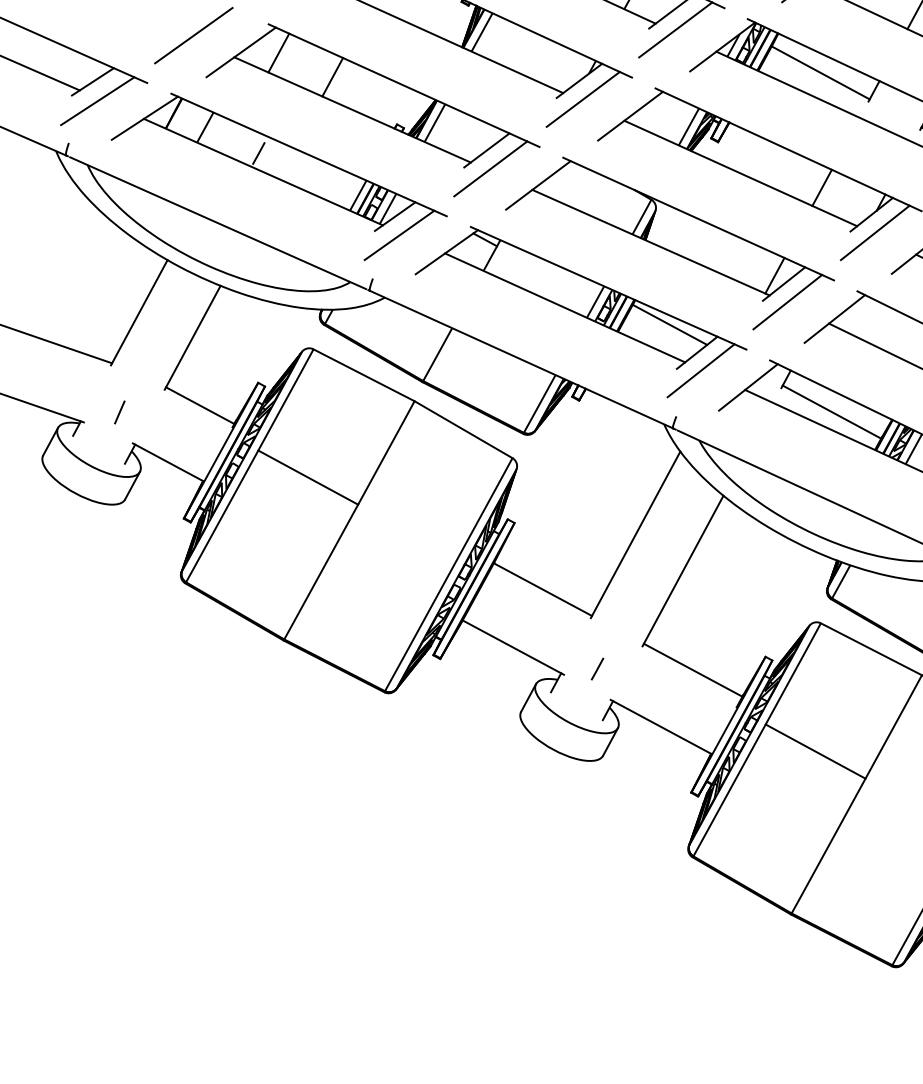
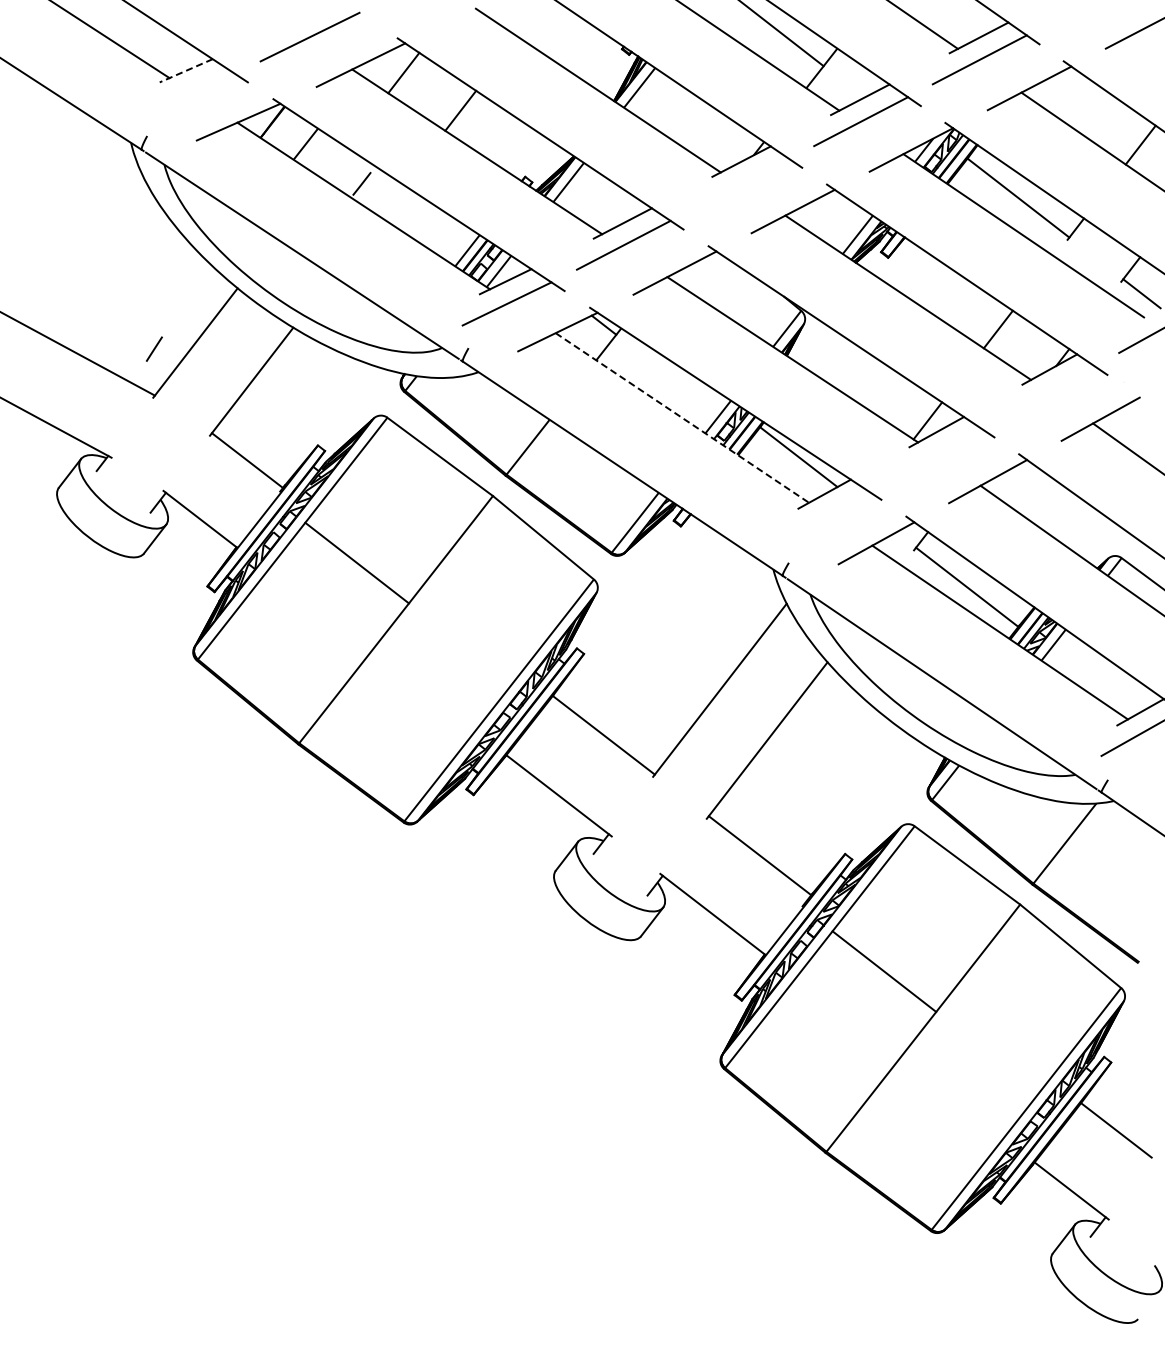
line: (93, 81) -> (186, 70), solid -> dashed
line: (583, 99) -> (742, 183), removed
line: (97, 101) -> (187, 93), removed
line: (875, 232) -> (1050, 390), removed
line: (787, 302) -> (937, 453), removed
line: (565, 308) -> (682, 418), solid -> dashed
line: (700, 370) -> (825, 515), removed
line: (119, 411) -> (154, 348), moved
line: (597, 669) -> (650, 836), removed

